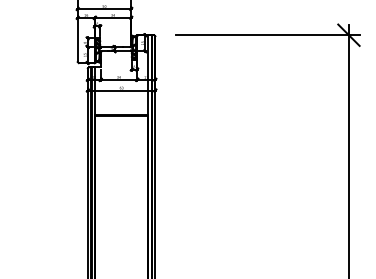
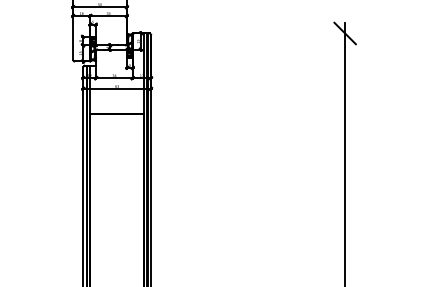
line: (267, 35) -> (263, 33), removed

